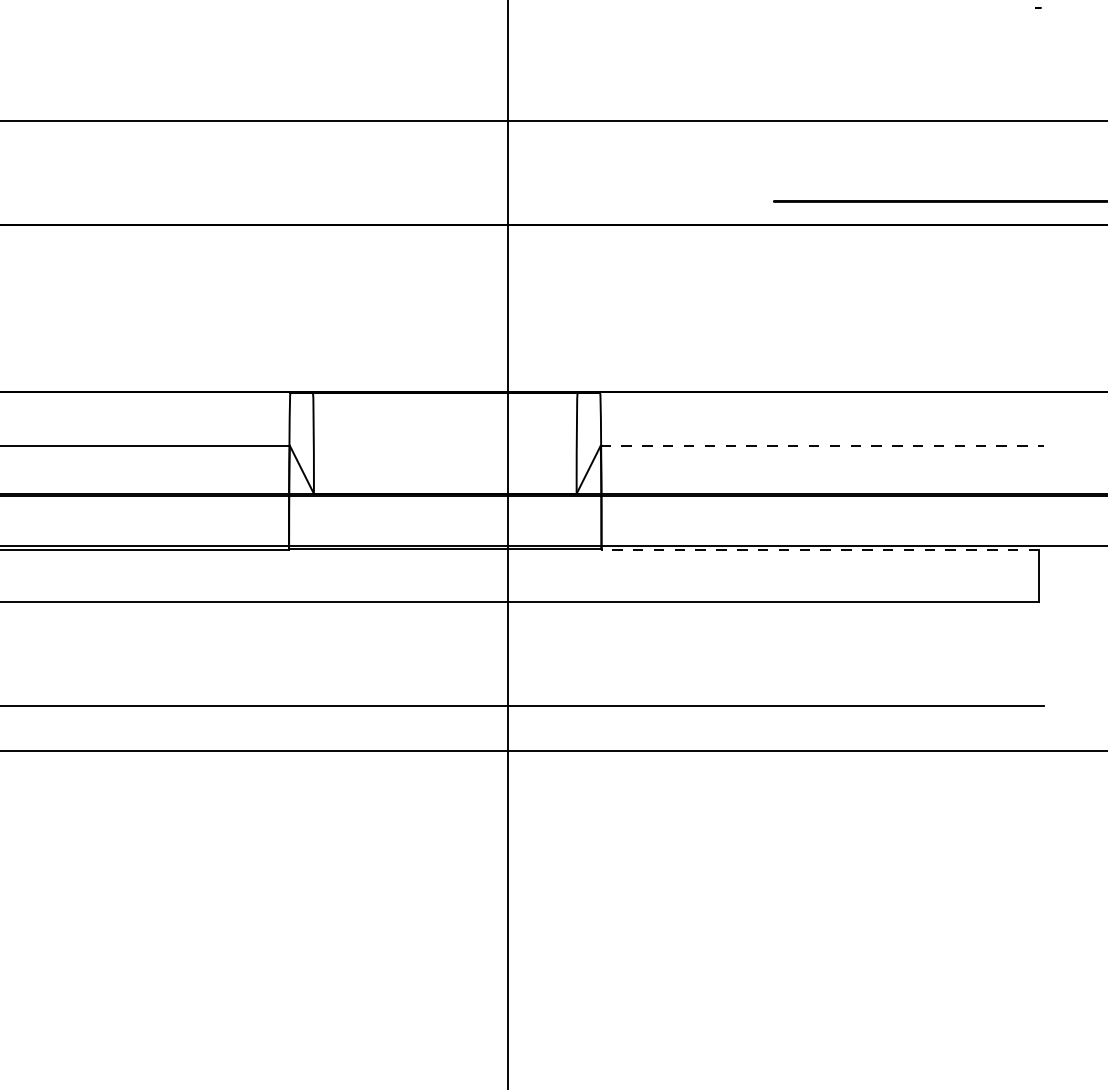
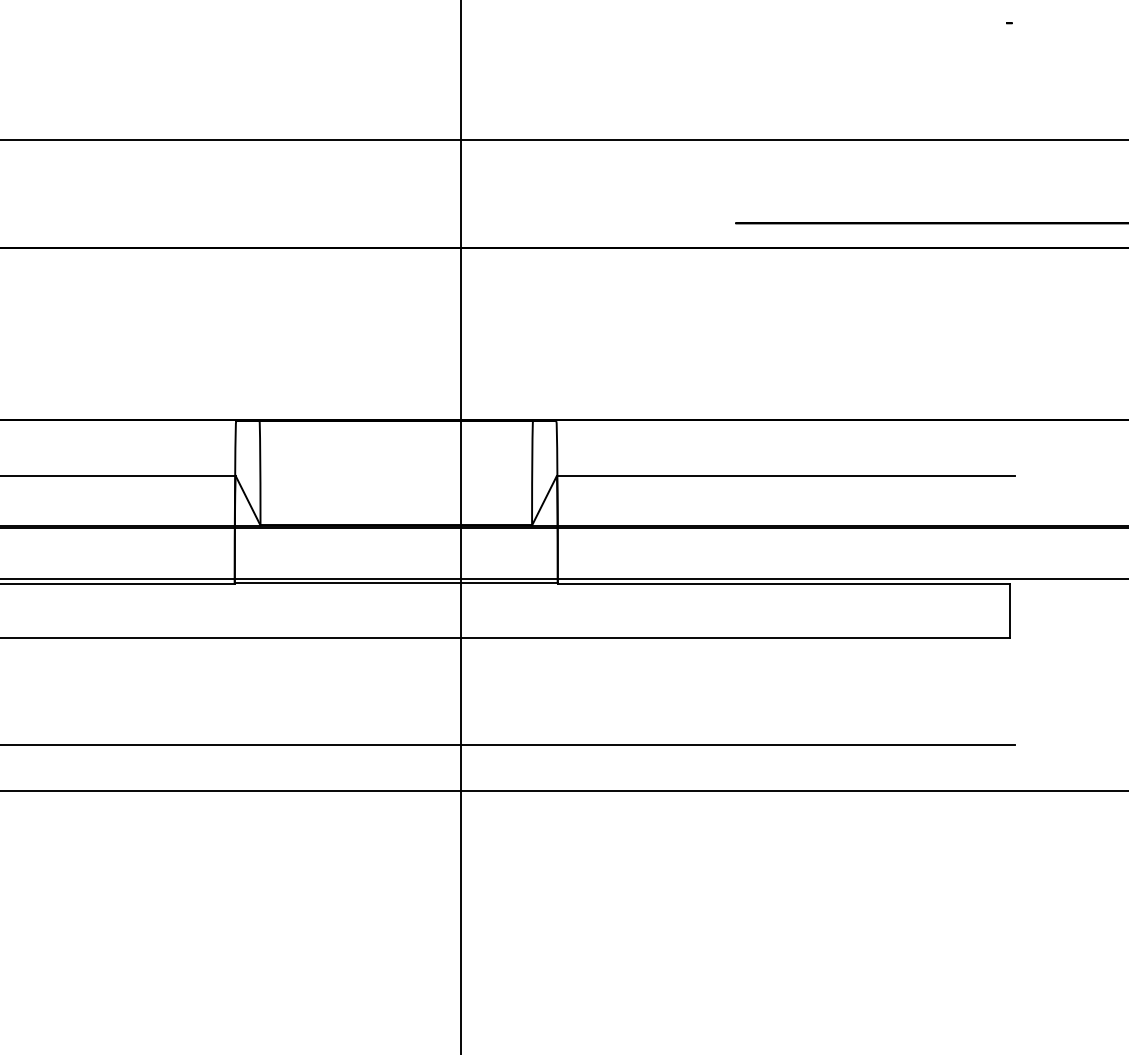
line: (822, 446) -> (786, 476), dashed -> solid
line: (820, 550) -> (784, 584), dashed -> solid

